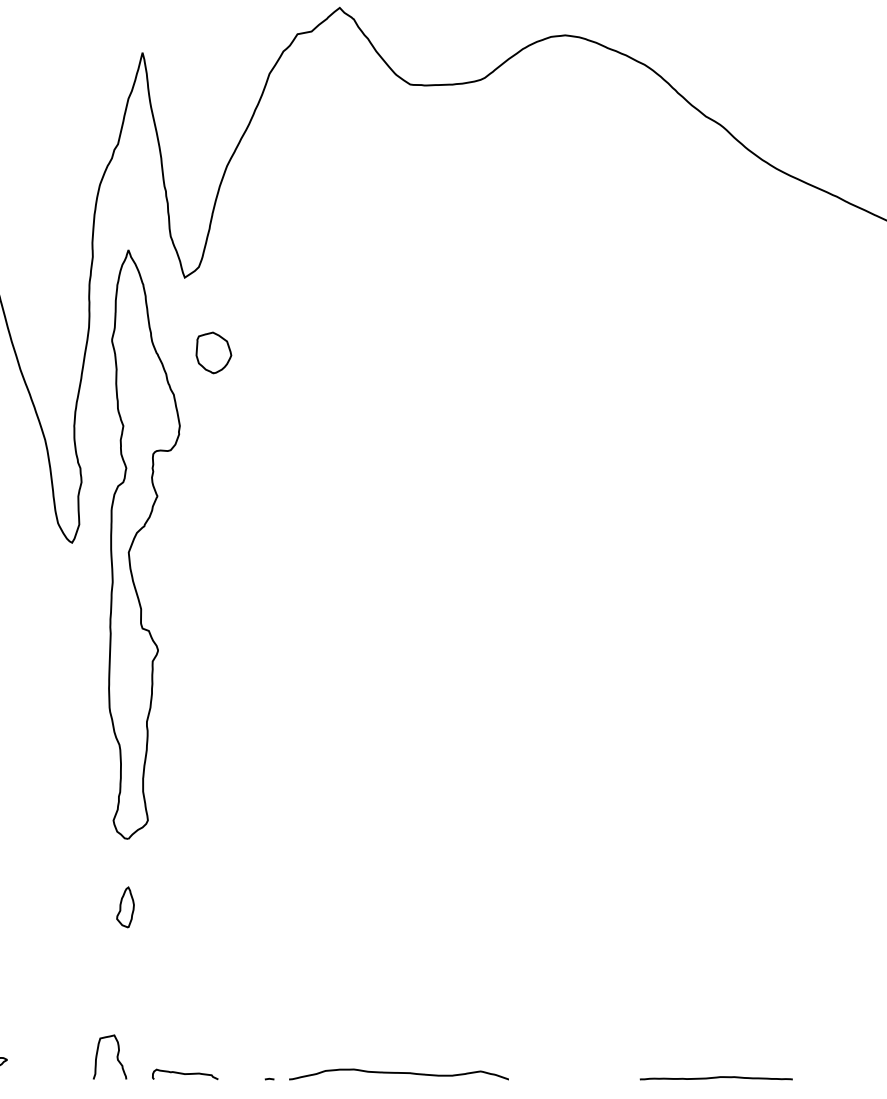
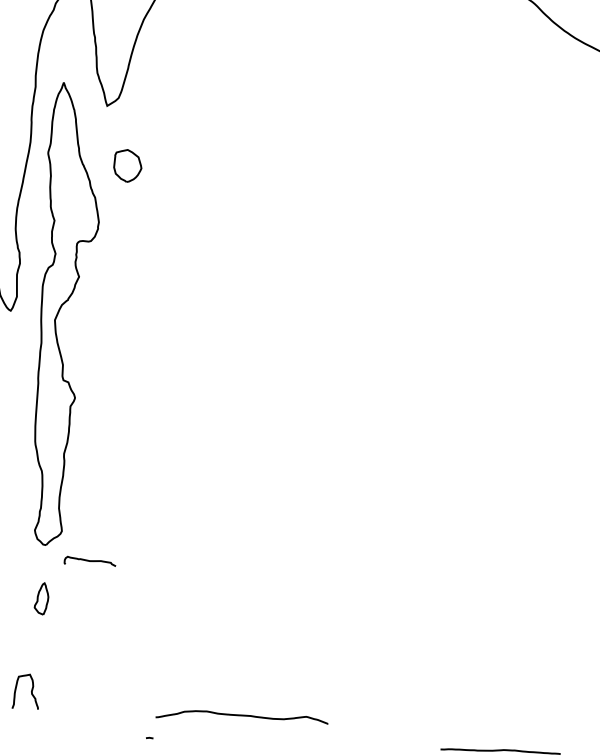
curve: (116, 1056) -> (31, 691), moved
curve: (398, 1073) -> (241, 715), moved
curve: (185, 1074) -> (90, 561), moved

